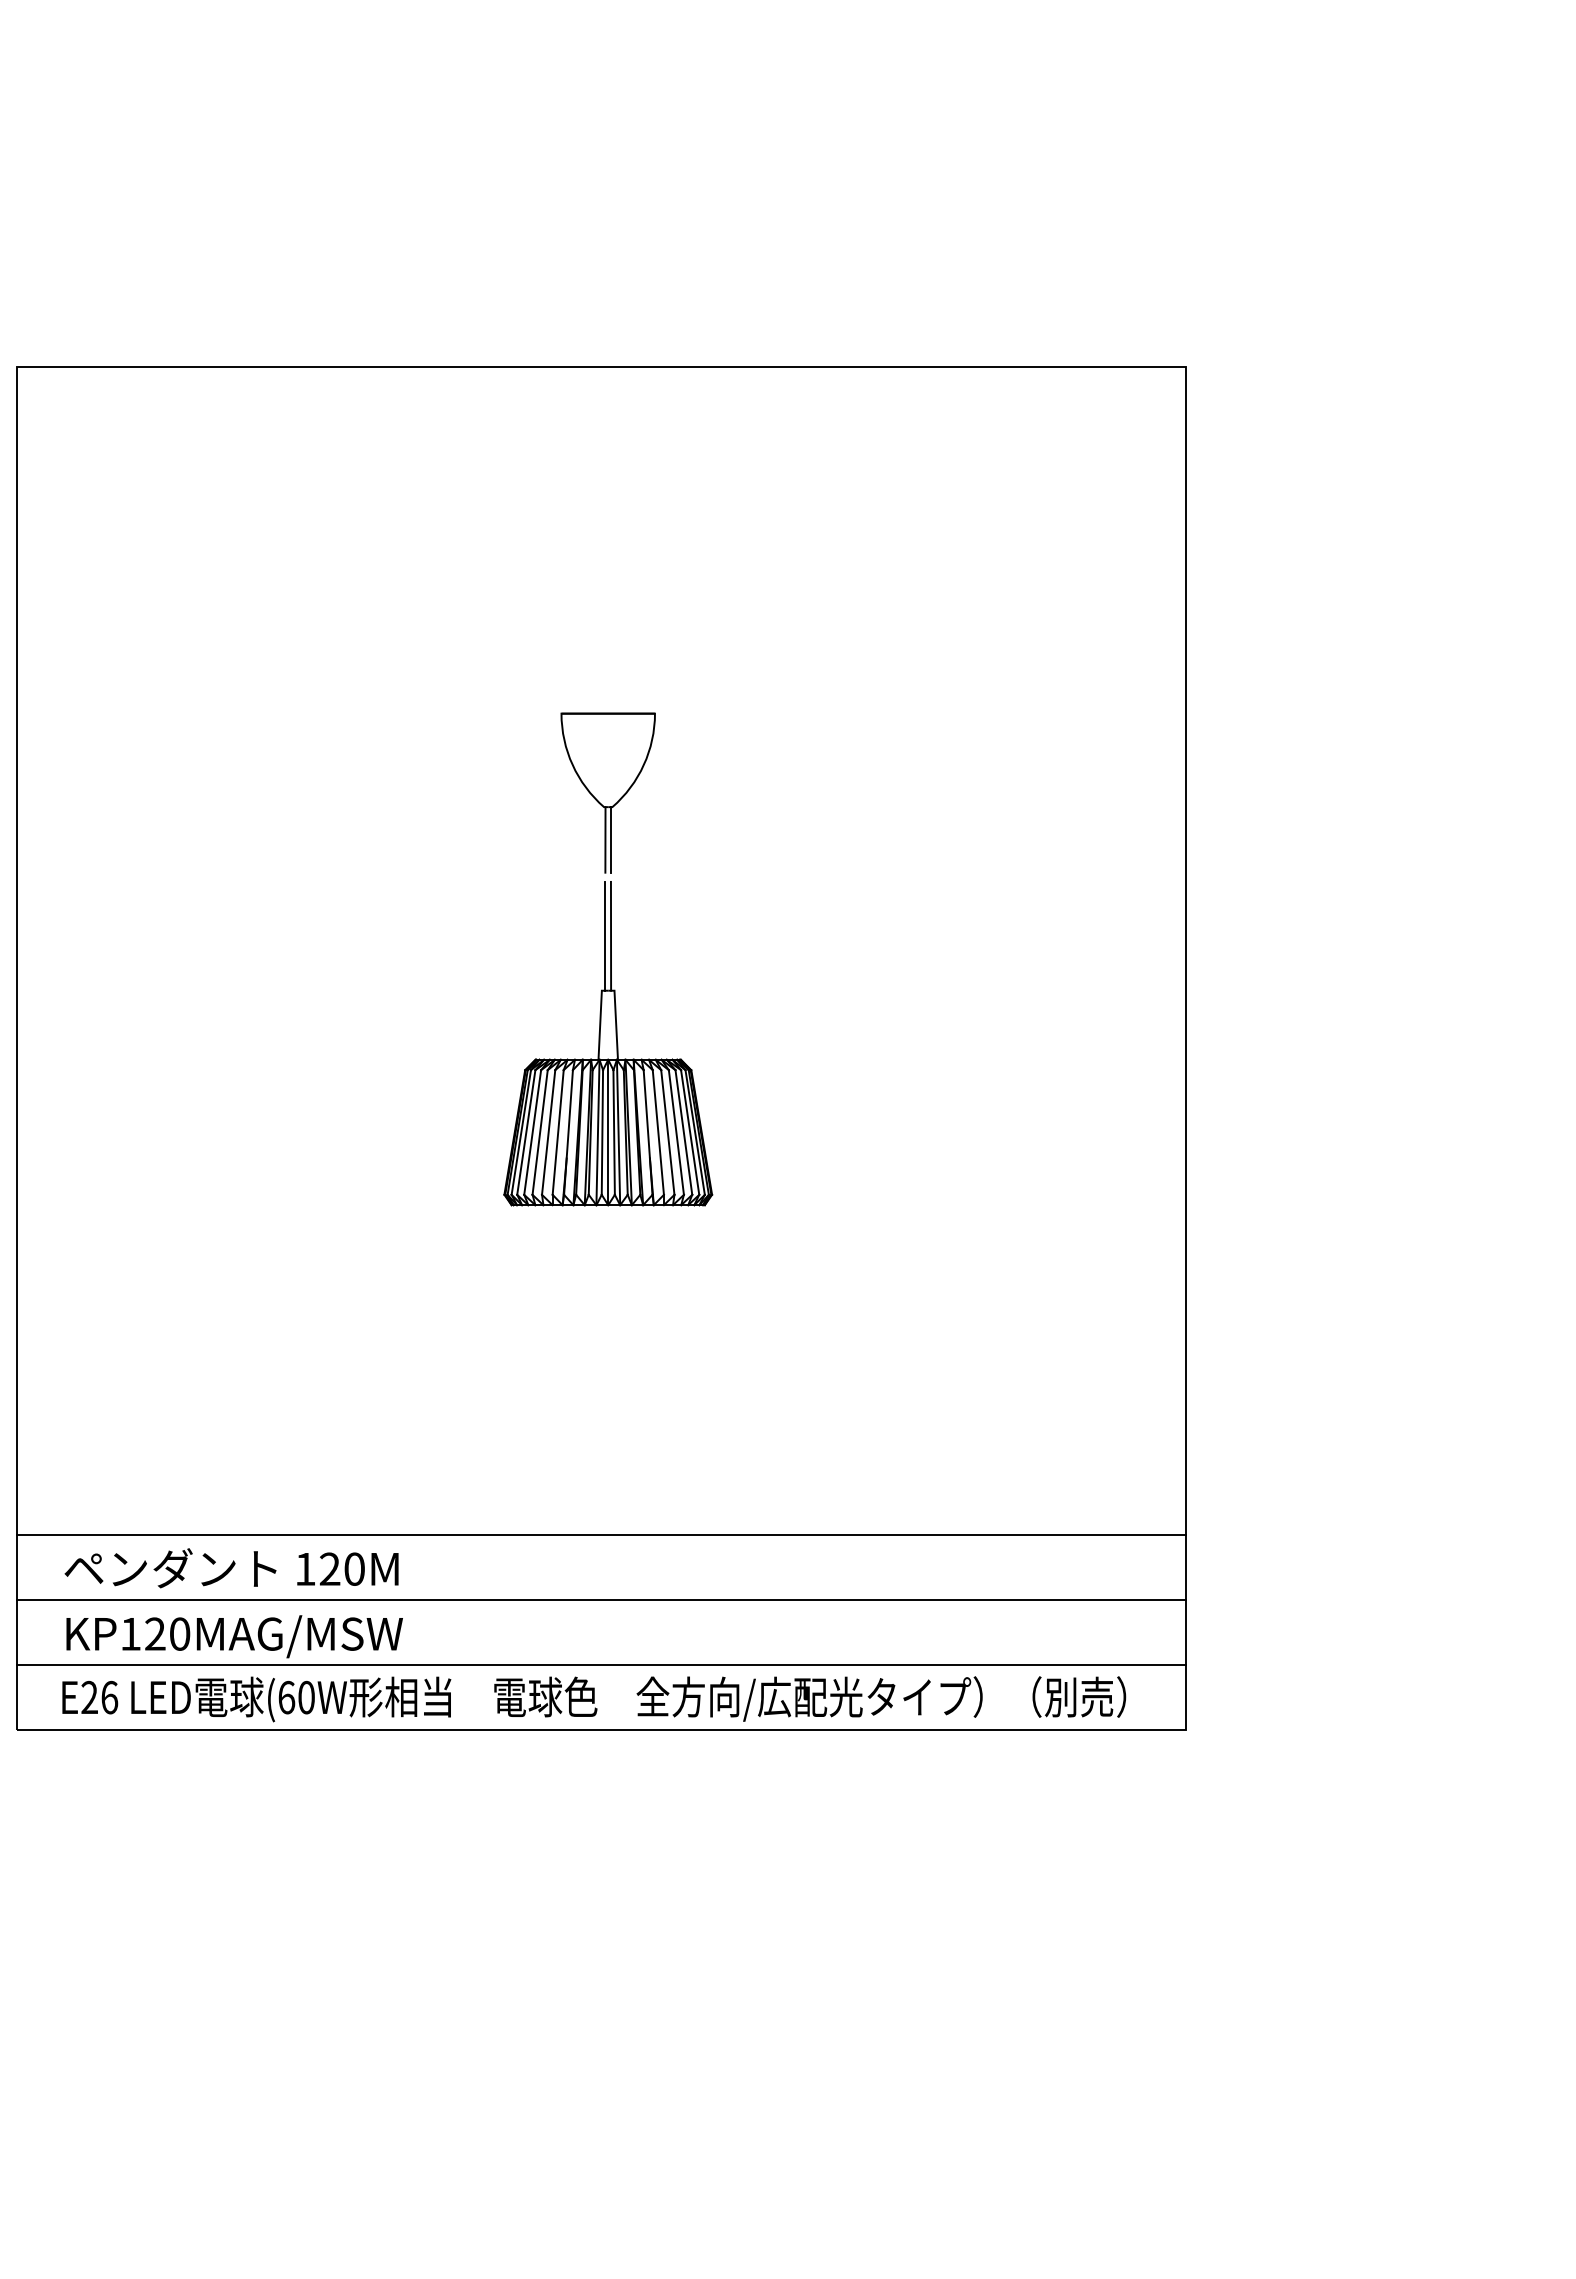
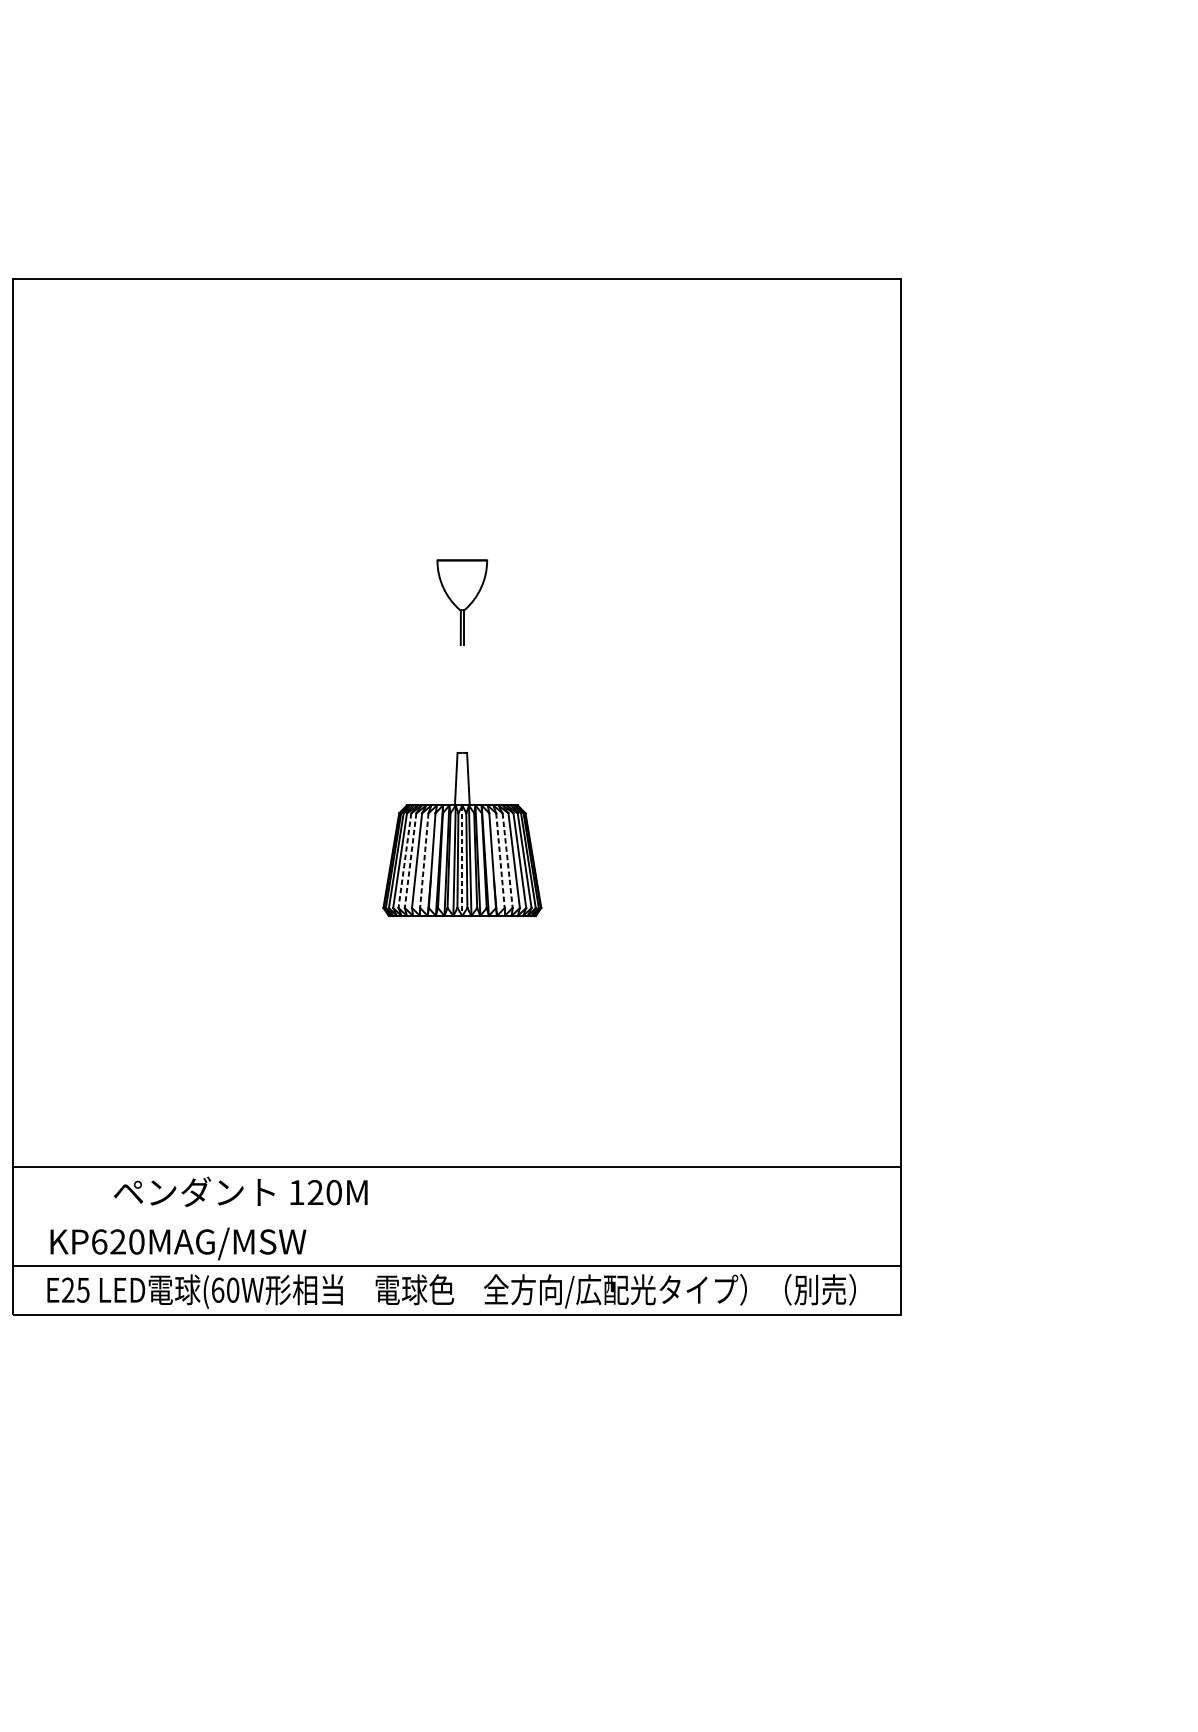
part: (607, 792) -> (461, 602), size x0.7
line: (605, 935) -> (460, 710), removed
line: (610, 935) -> (464, 710), removed
line: (532, 1132) -> (404, 860), solid -> dashed
line: (540, 1132) -> (410, 860), solid -> dashed
line: (558, 1132) -> (424, 860), solid -> dashed
line: (608, 1132) -> (462, 860), solid -> dashed
line: (658, 1132) -> (500, 860), solid -> dashed
line: (667, 1132) -> (507, 860), solid -> dashed
text: (231, 1568) -> (240, 1192), moved
line: (601, 1600) -> (457, 1216), removed
text: (131, 1633) -> (99, 1241), KP120MAG/MSW -> KP620MAG/MSW
text: (109, 1697) -> (83, 1290), E26 -> E25

